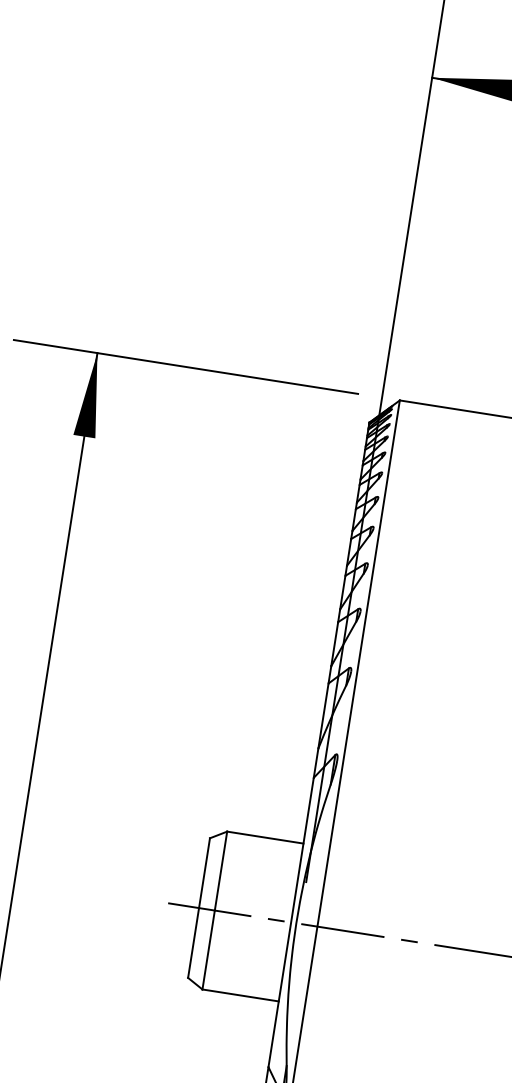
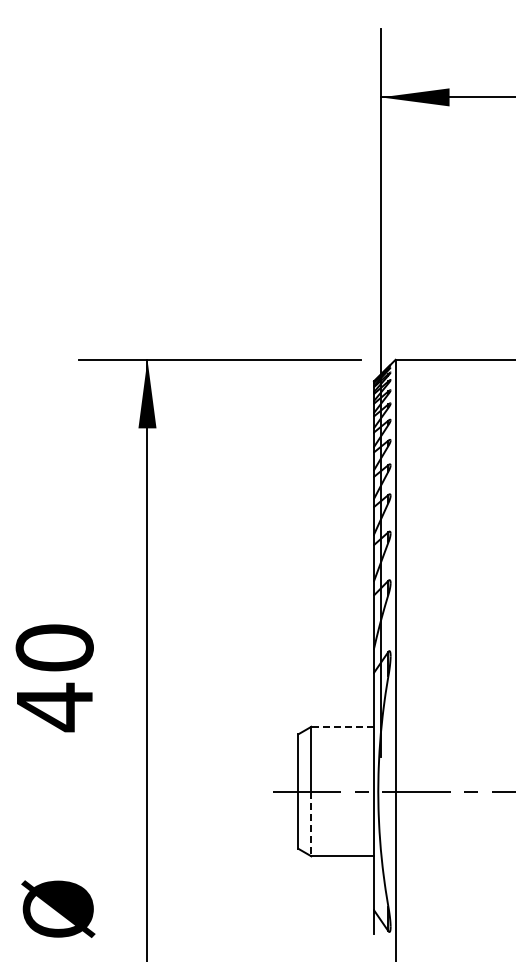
line: (265, 837) -> (342, 726), solid -> dashed
line: (208, 950) -> (311, 824), solid -> dashed

